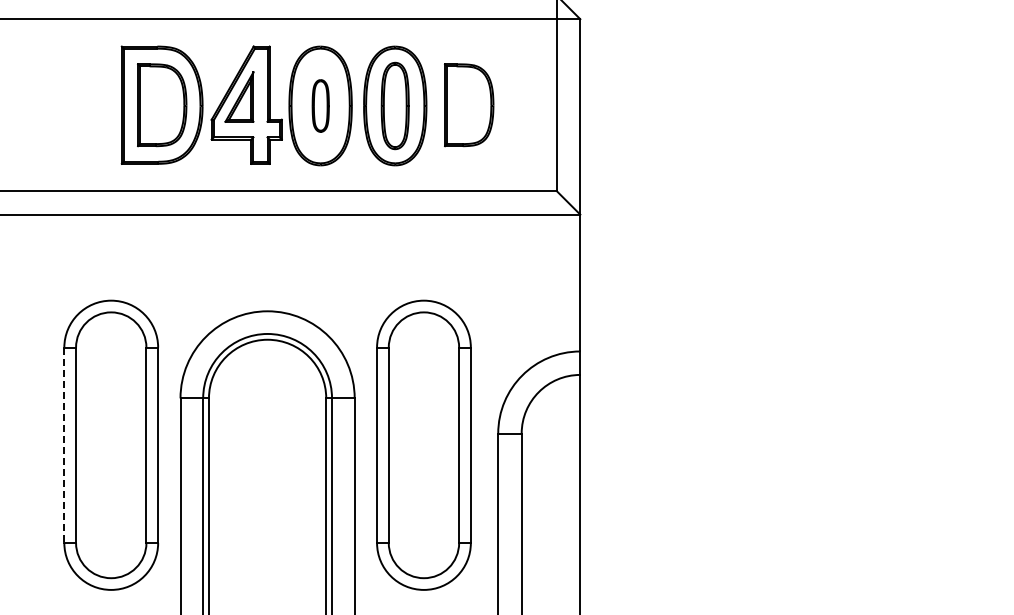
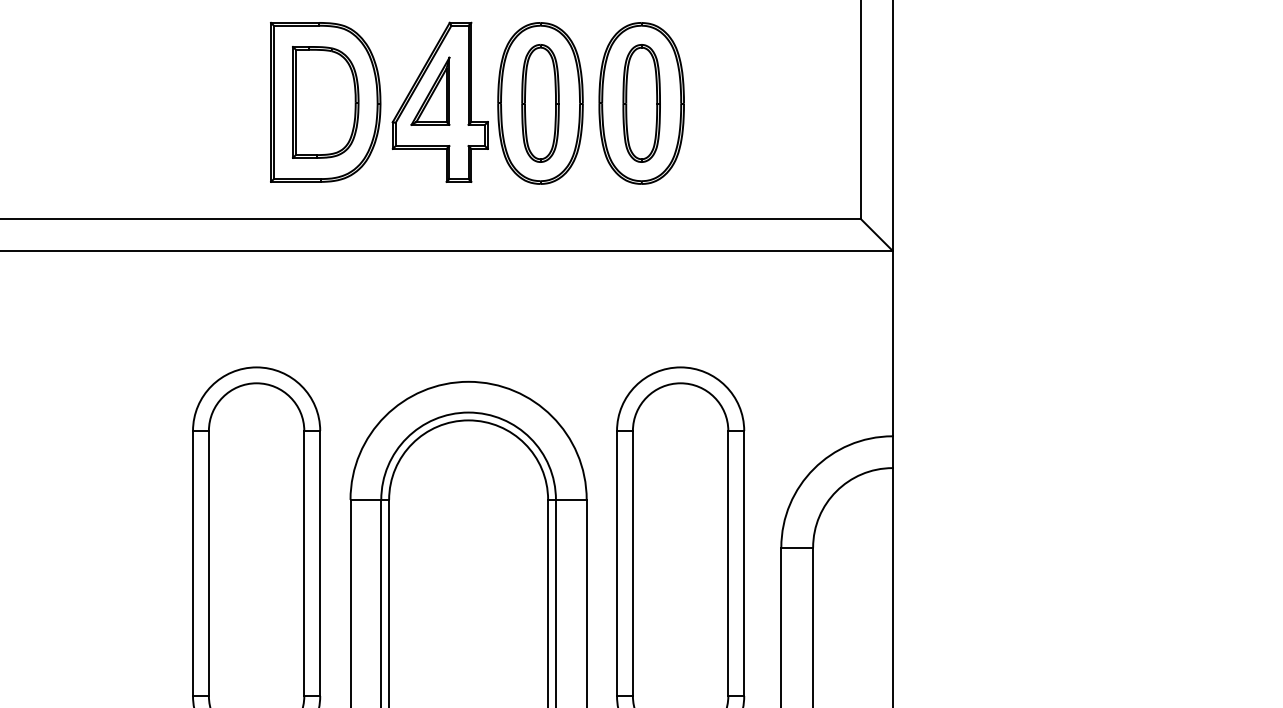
part: (320, 105) -> (540, 102), size x1.67
part: (469, 105) -> (742, 102), removed
line: (64, 445) -> (193, 563), dashed -> solid

